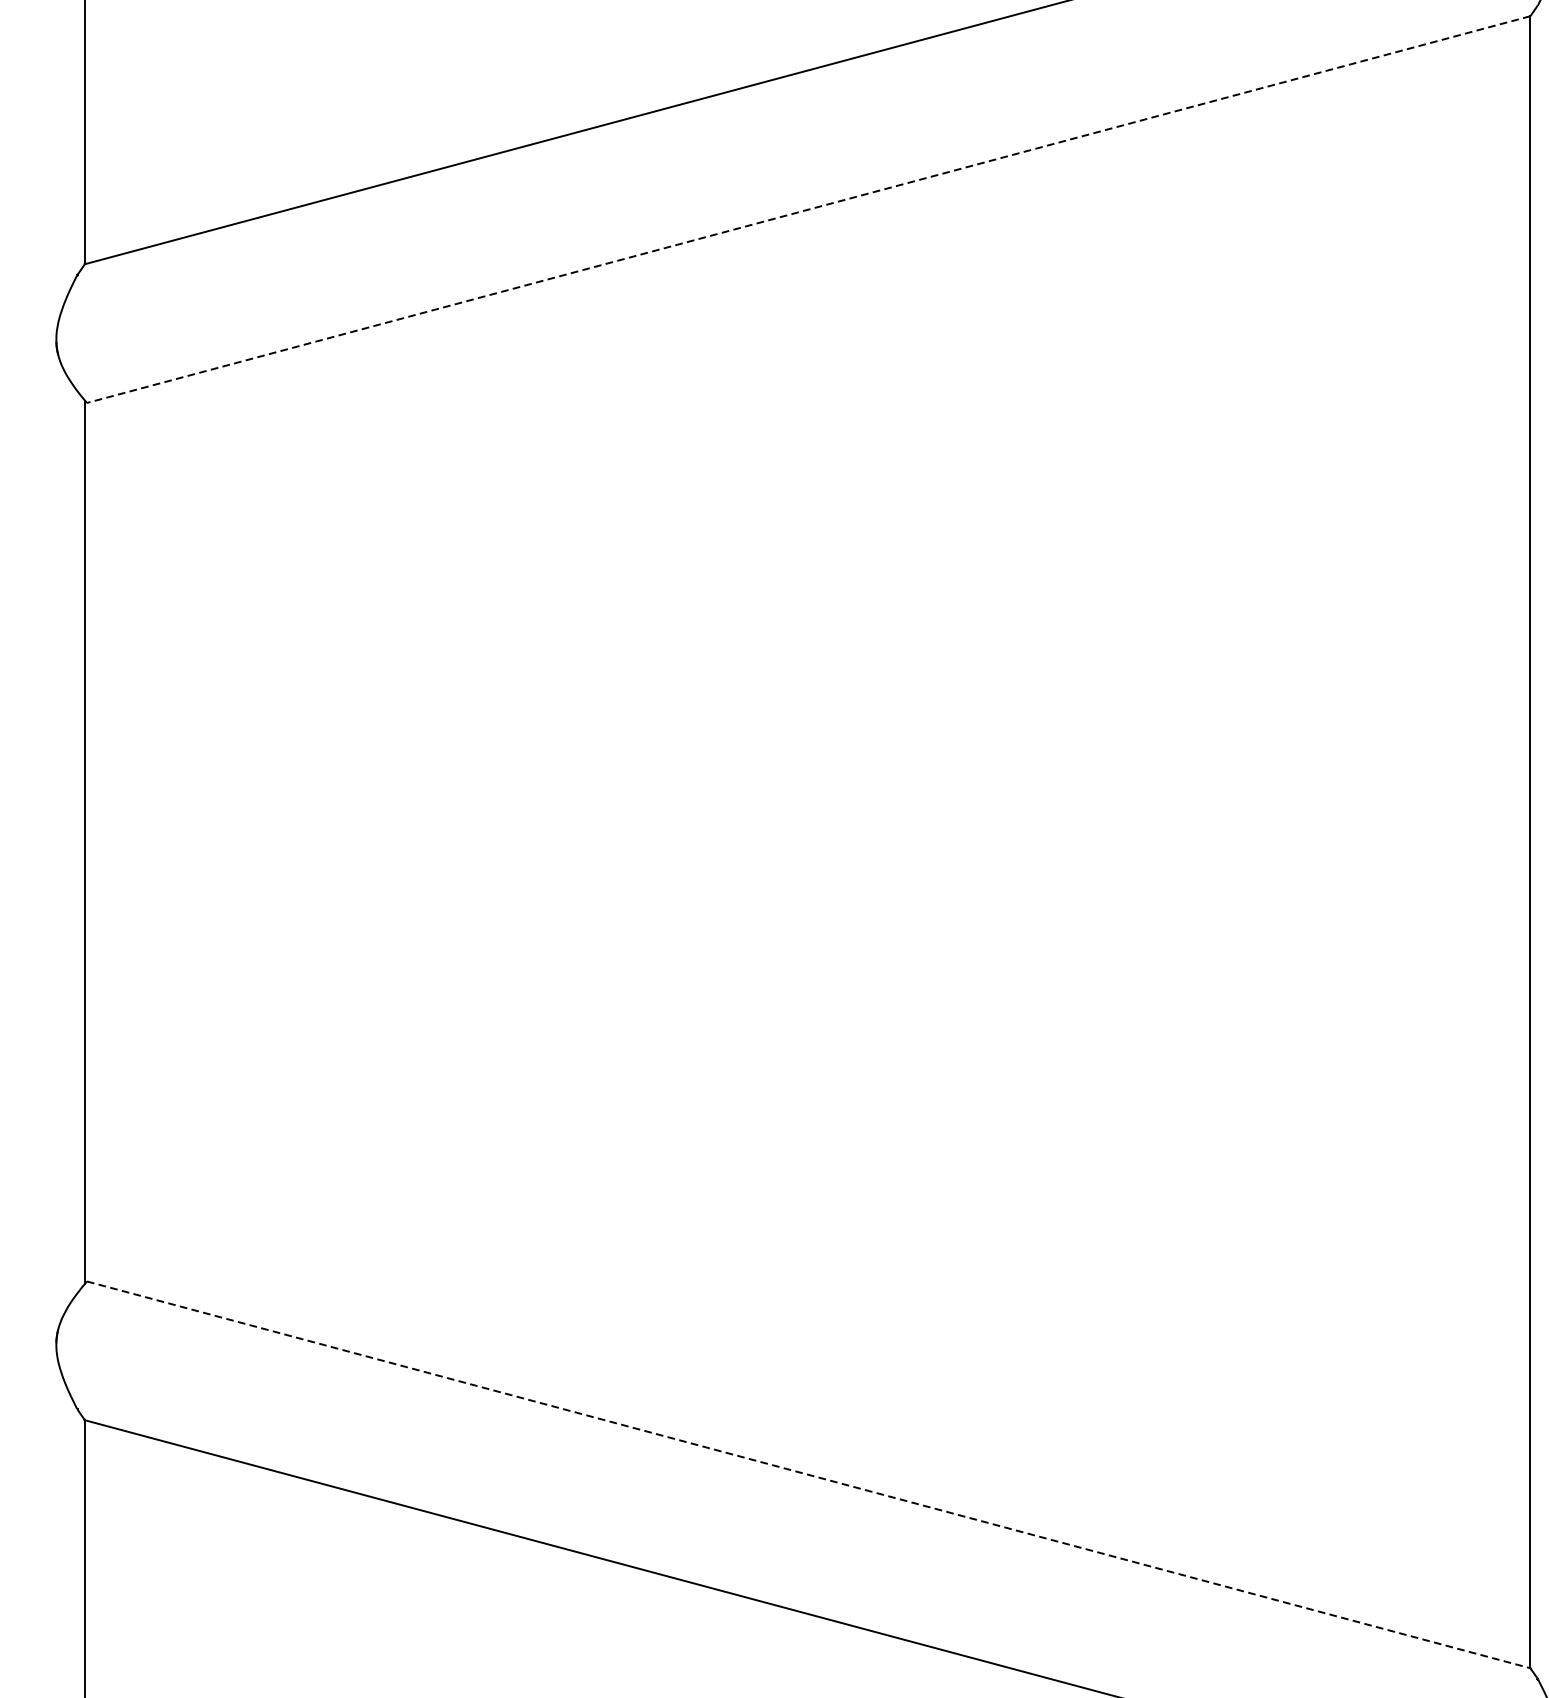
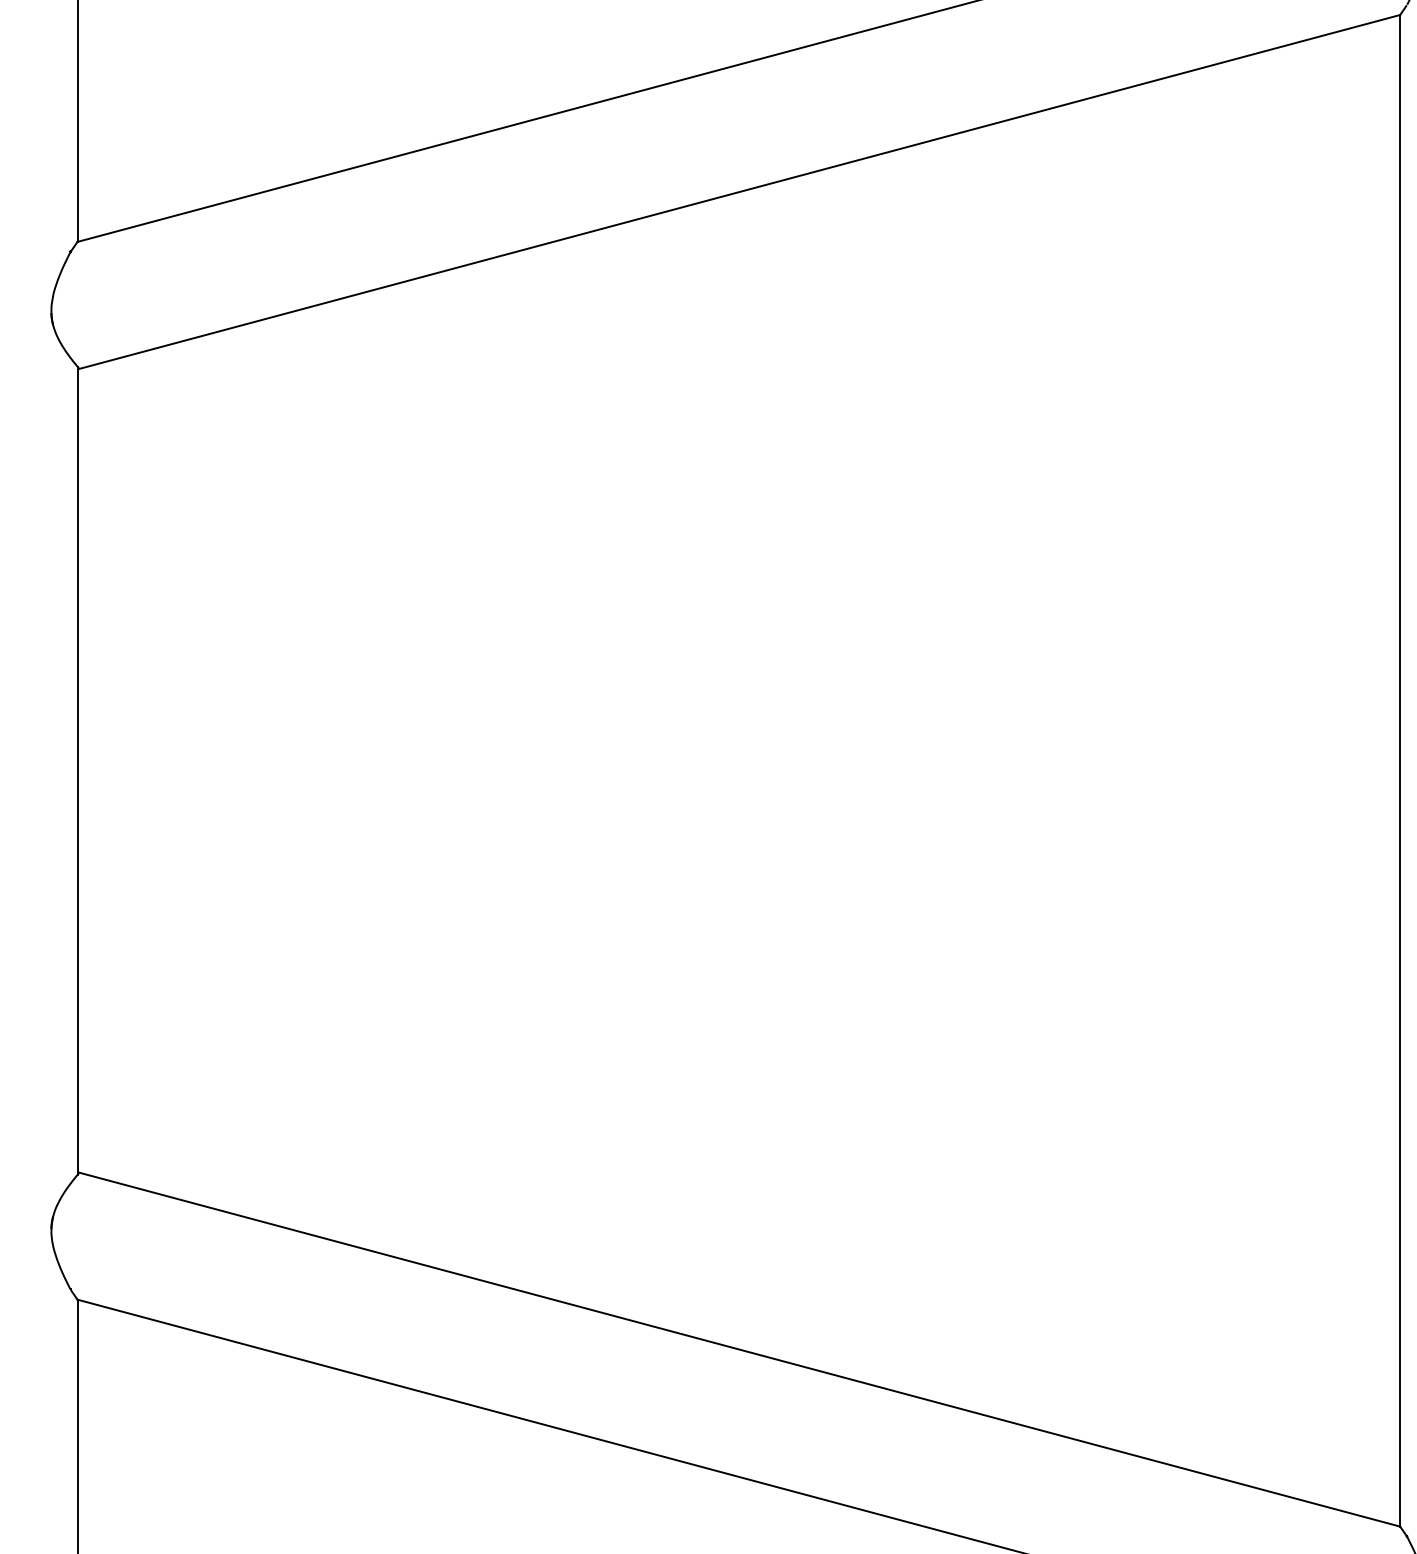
line: (808, 209) -> (739, 191), dashed -> solid
line: (808, 1474) -> (739, 1349), dashed -> solid

